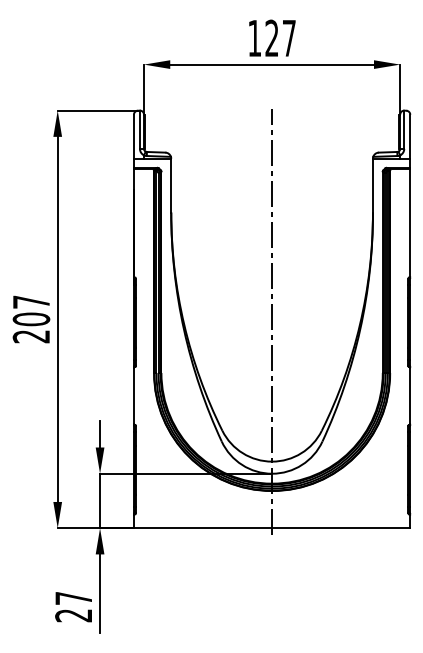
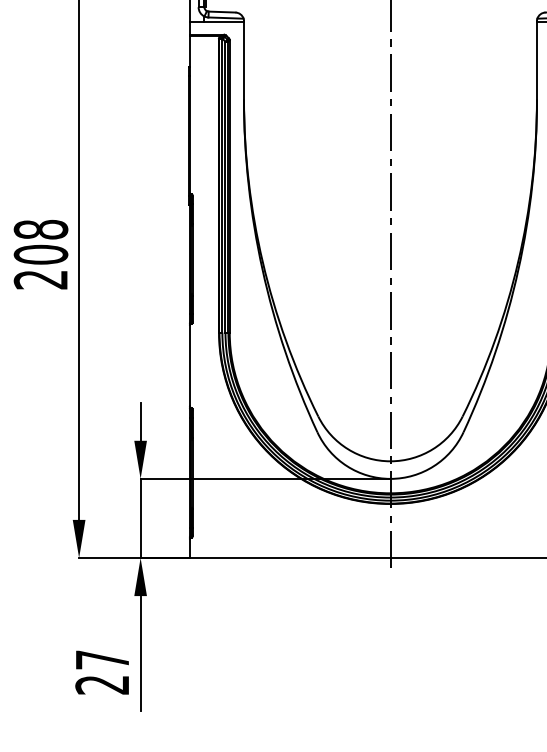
text: (31, 301) -> (41, 228), 207 -> 208

